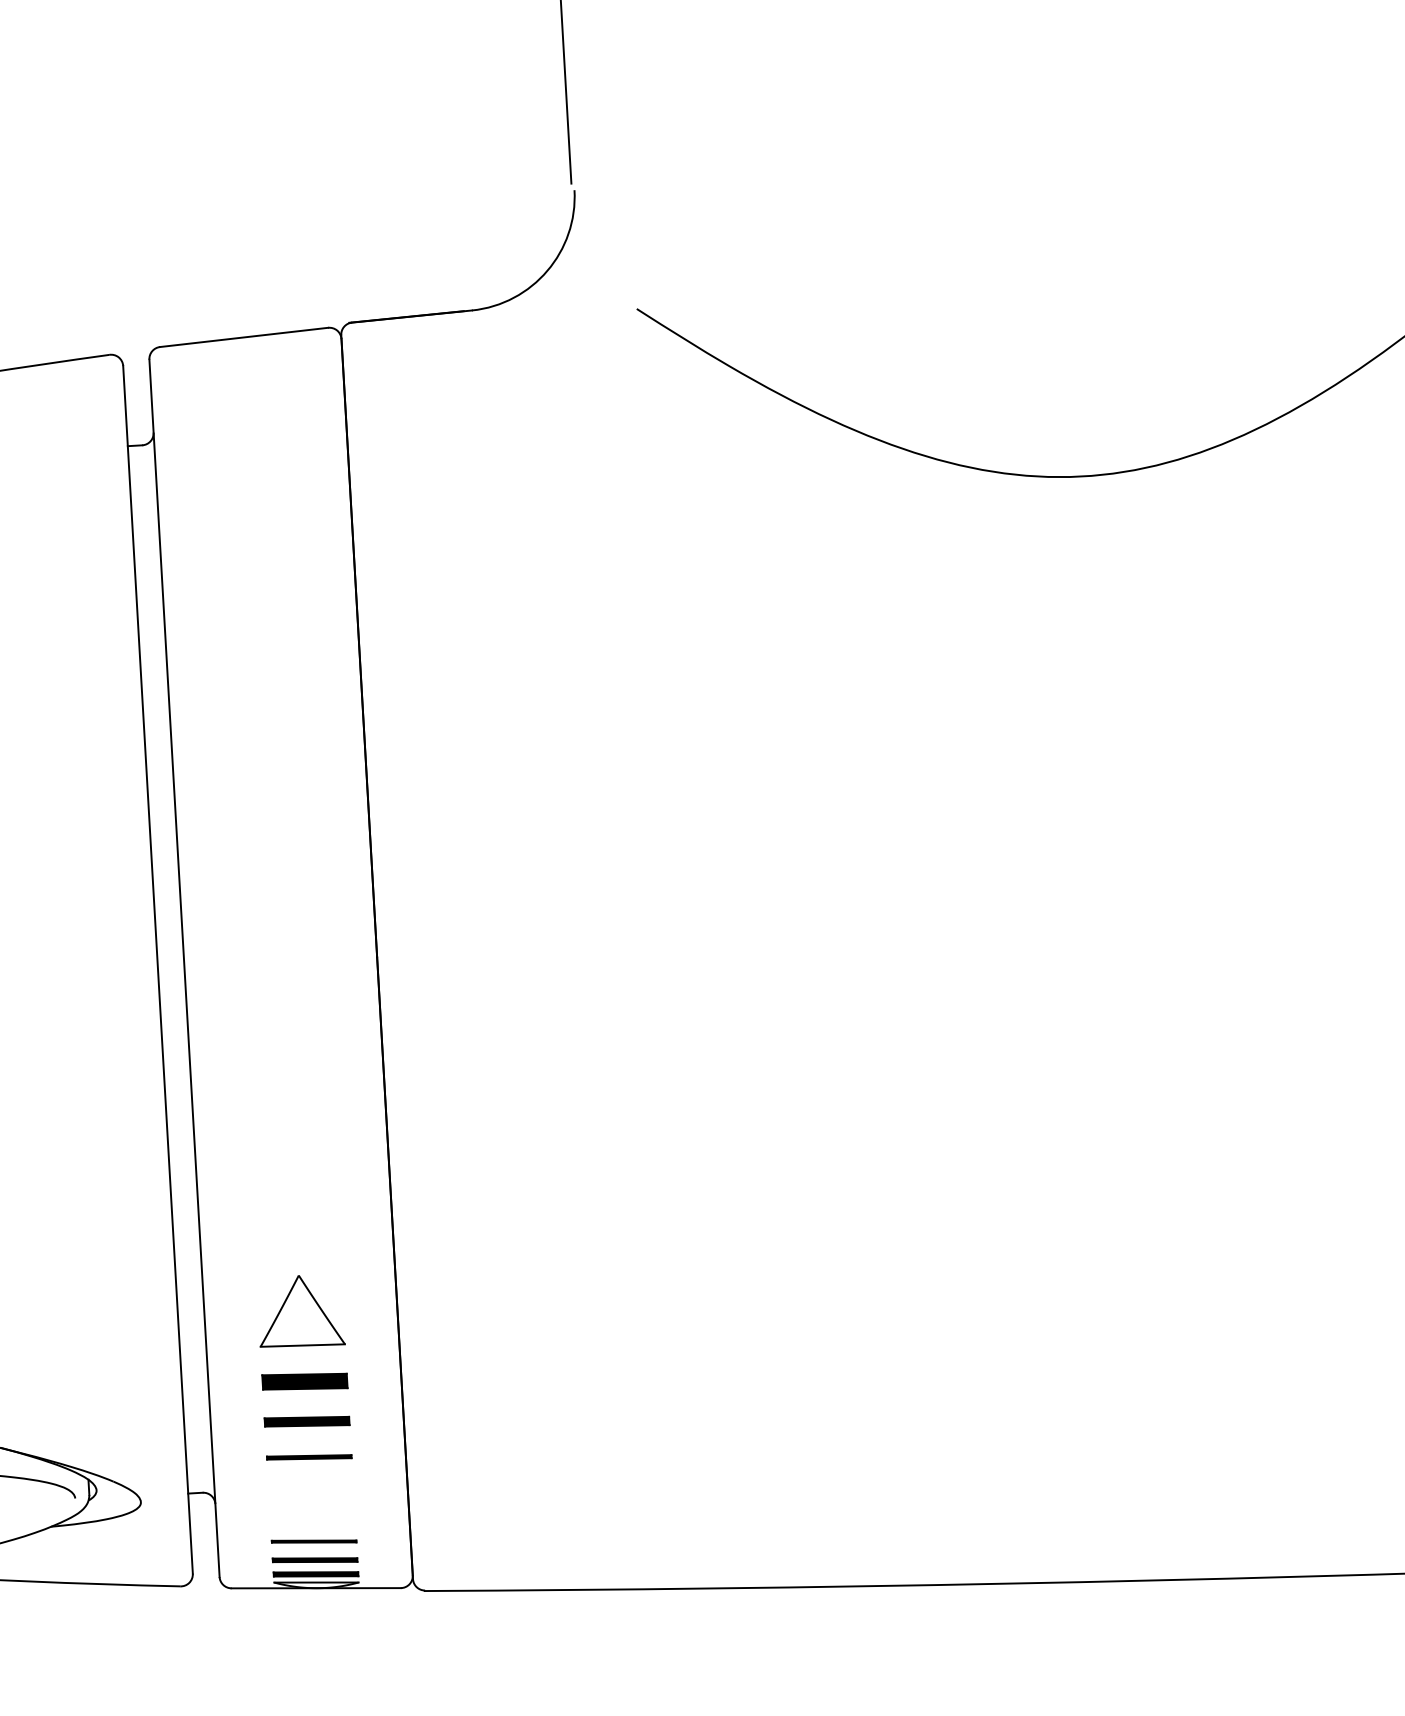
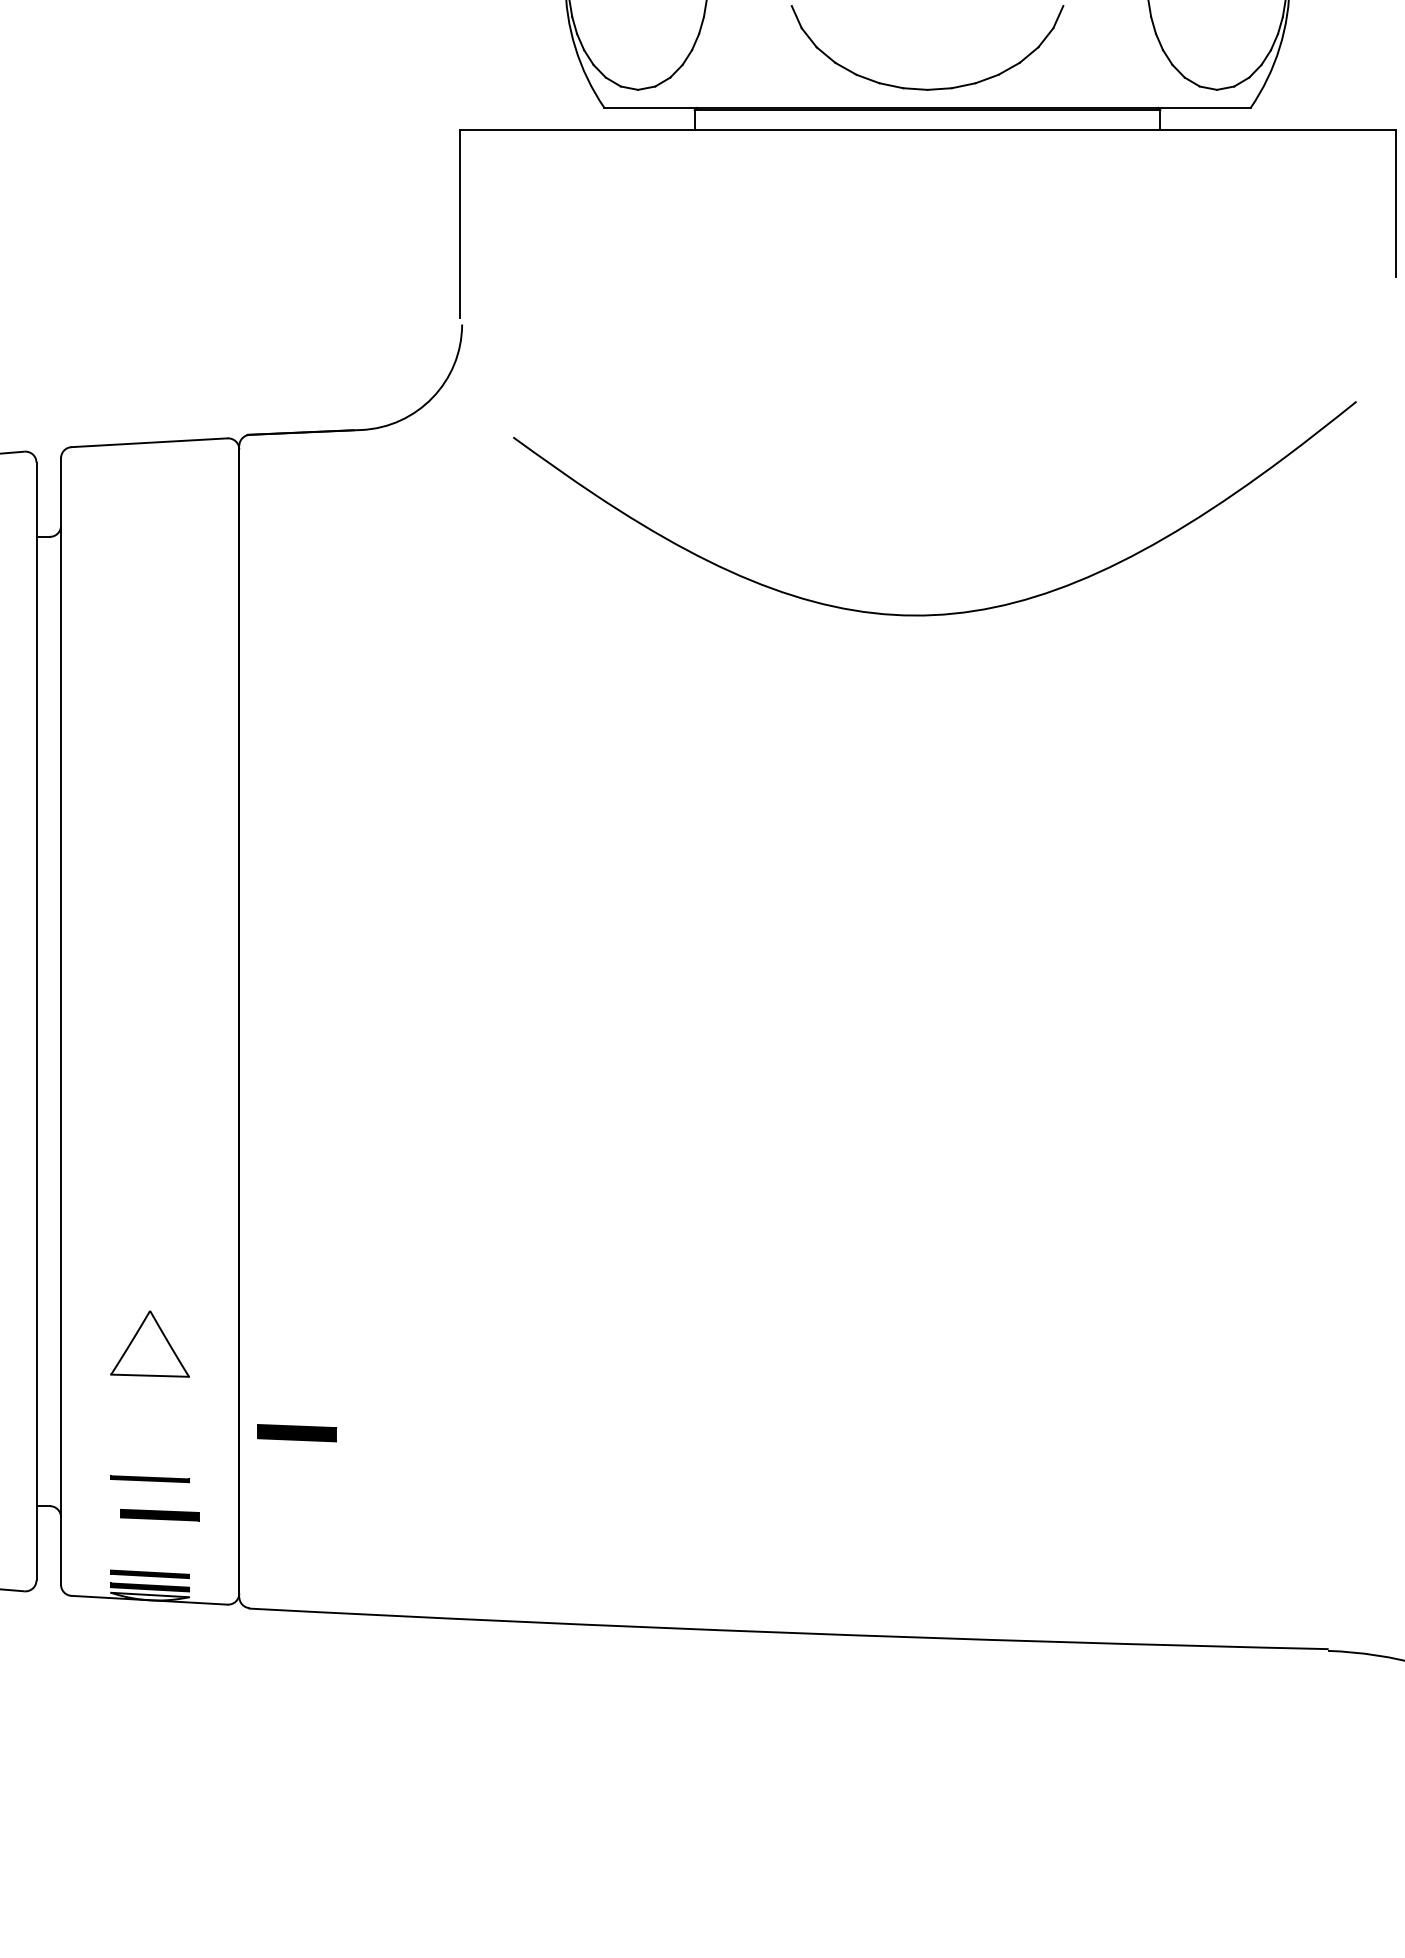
part: (304, 1382) -> (296, 1433), moved
part: (306, 1422) -> (159, 1515), moved
line: (314, 1541) -> (150, 1557), removed

